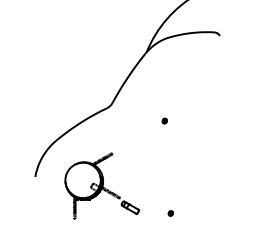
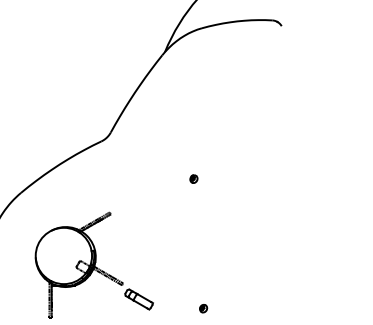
part: (164, 120) -> (193, 178), moved

